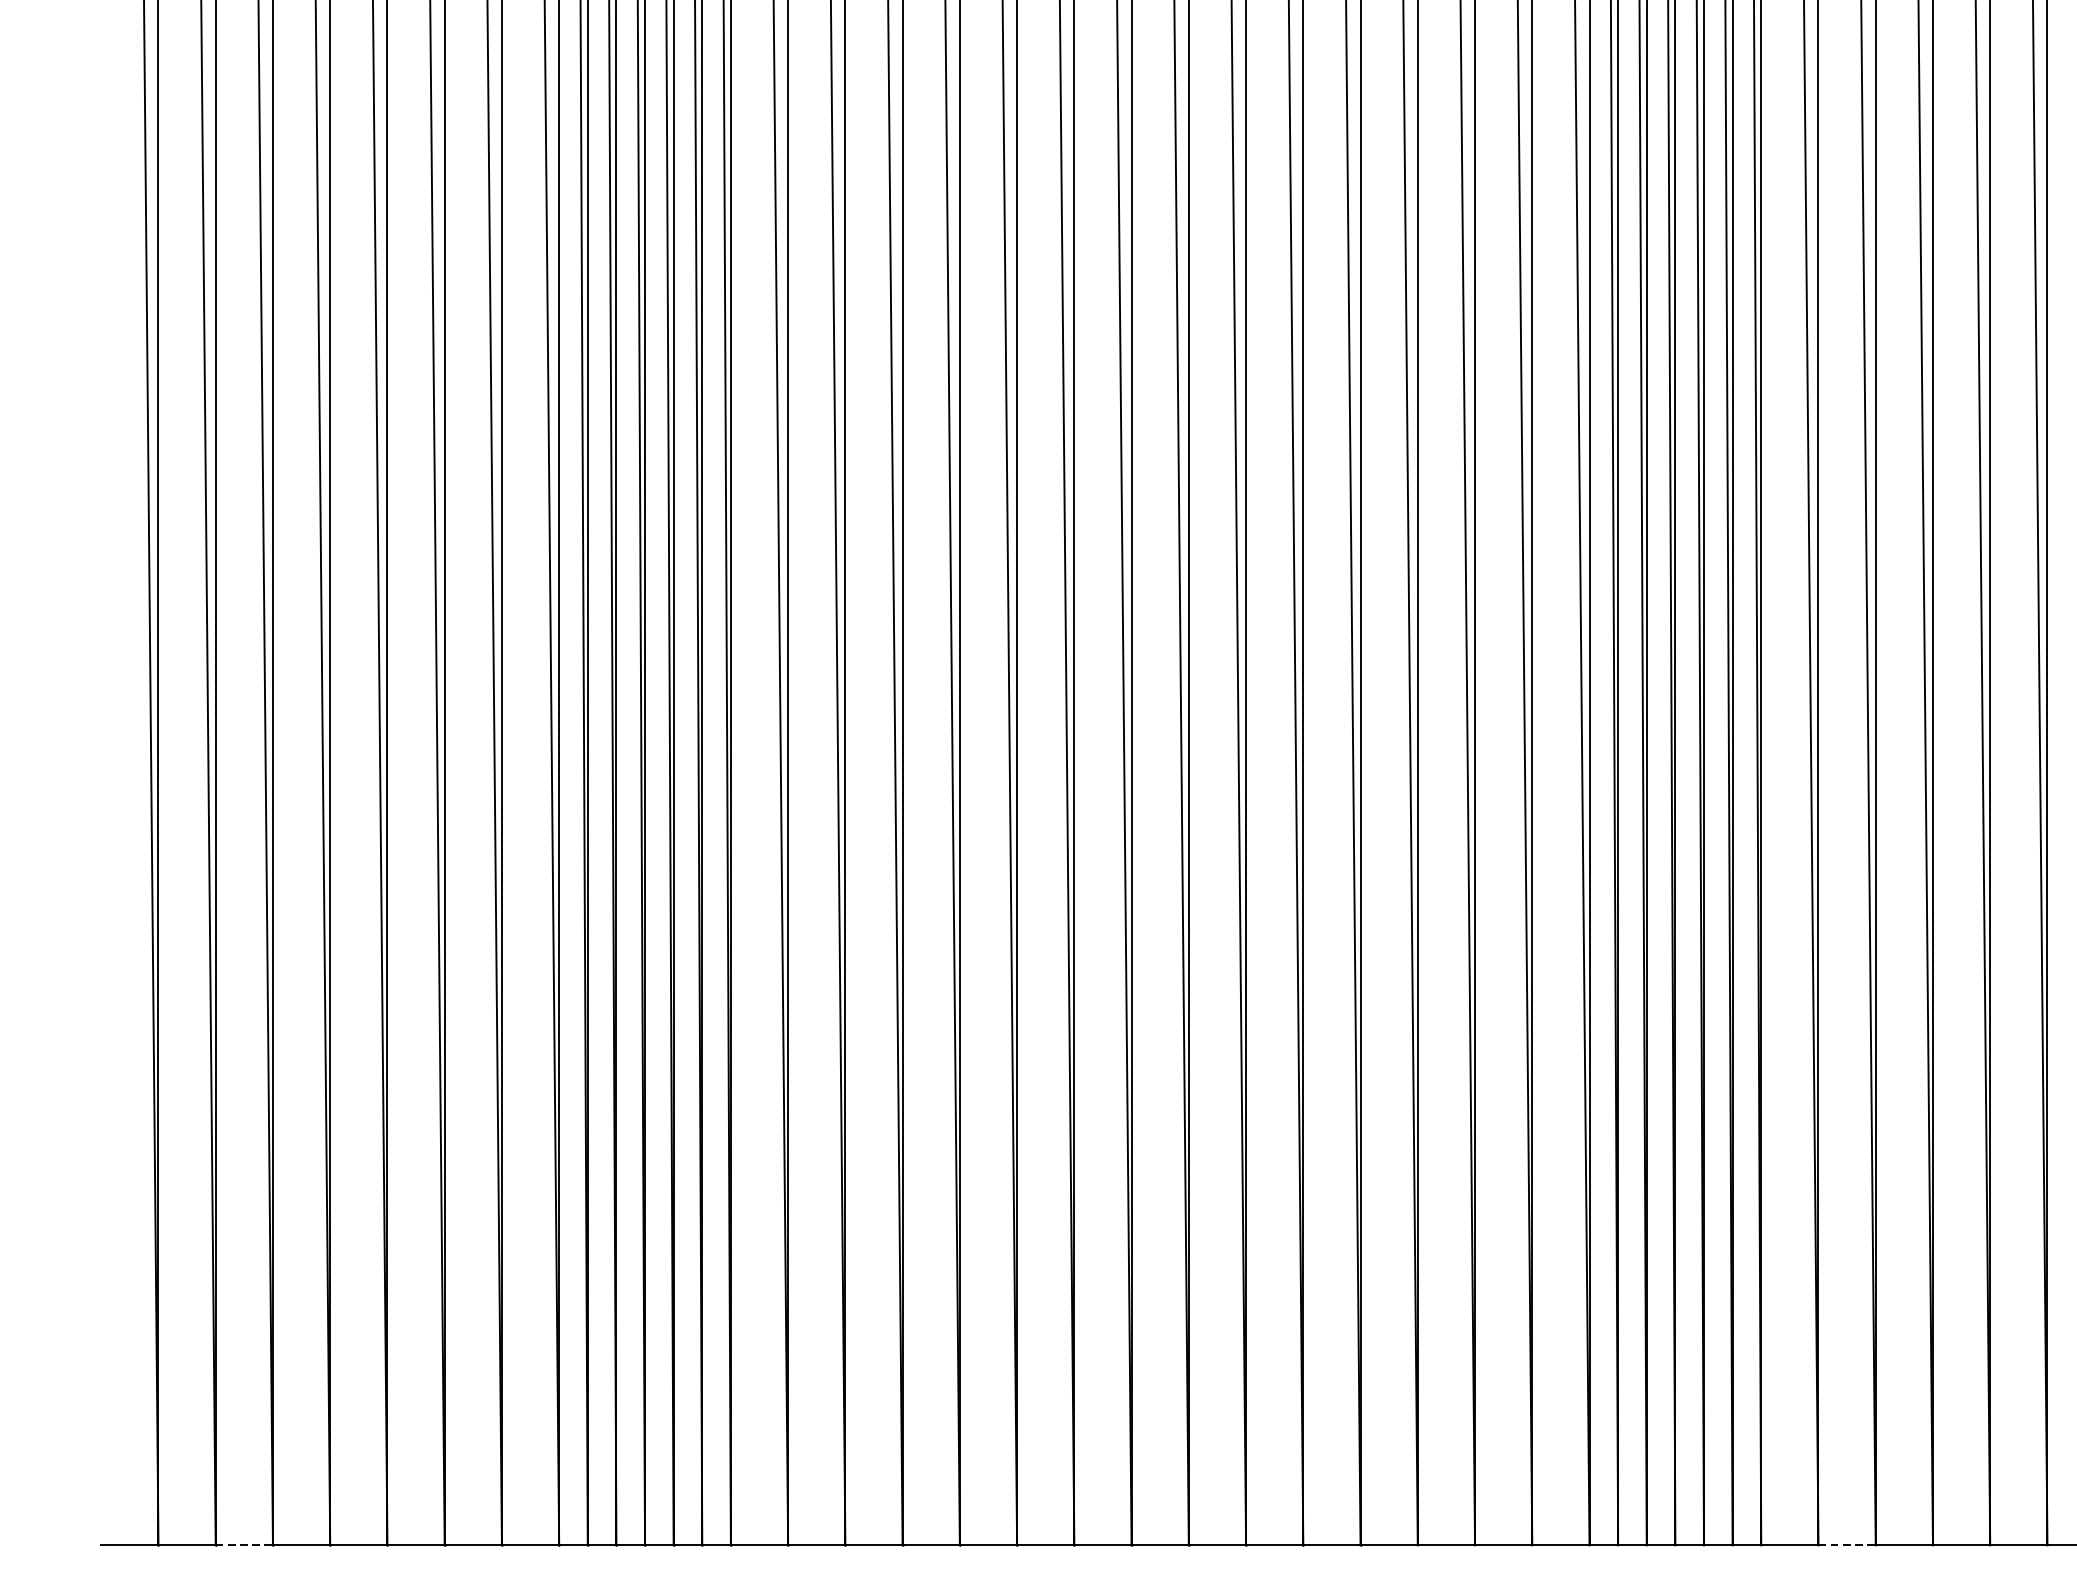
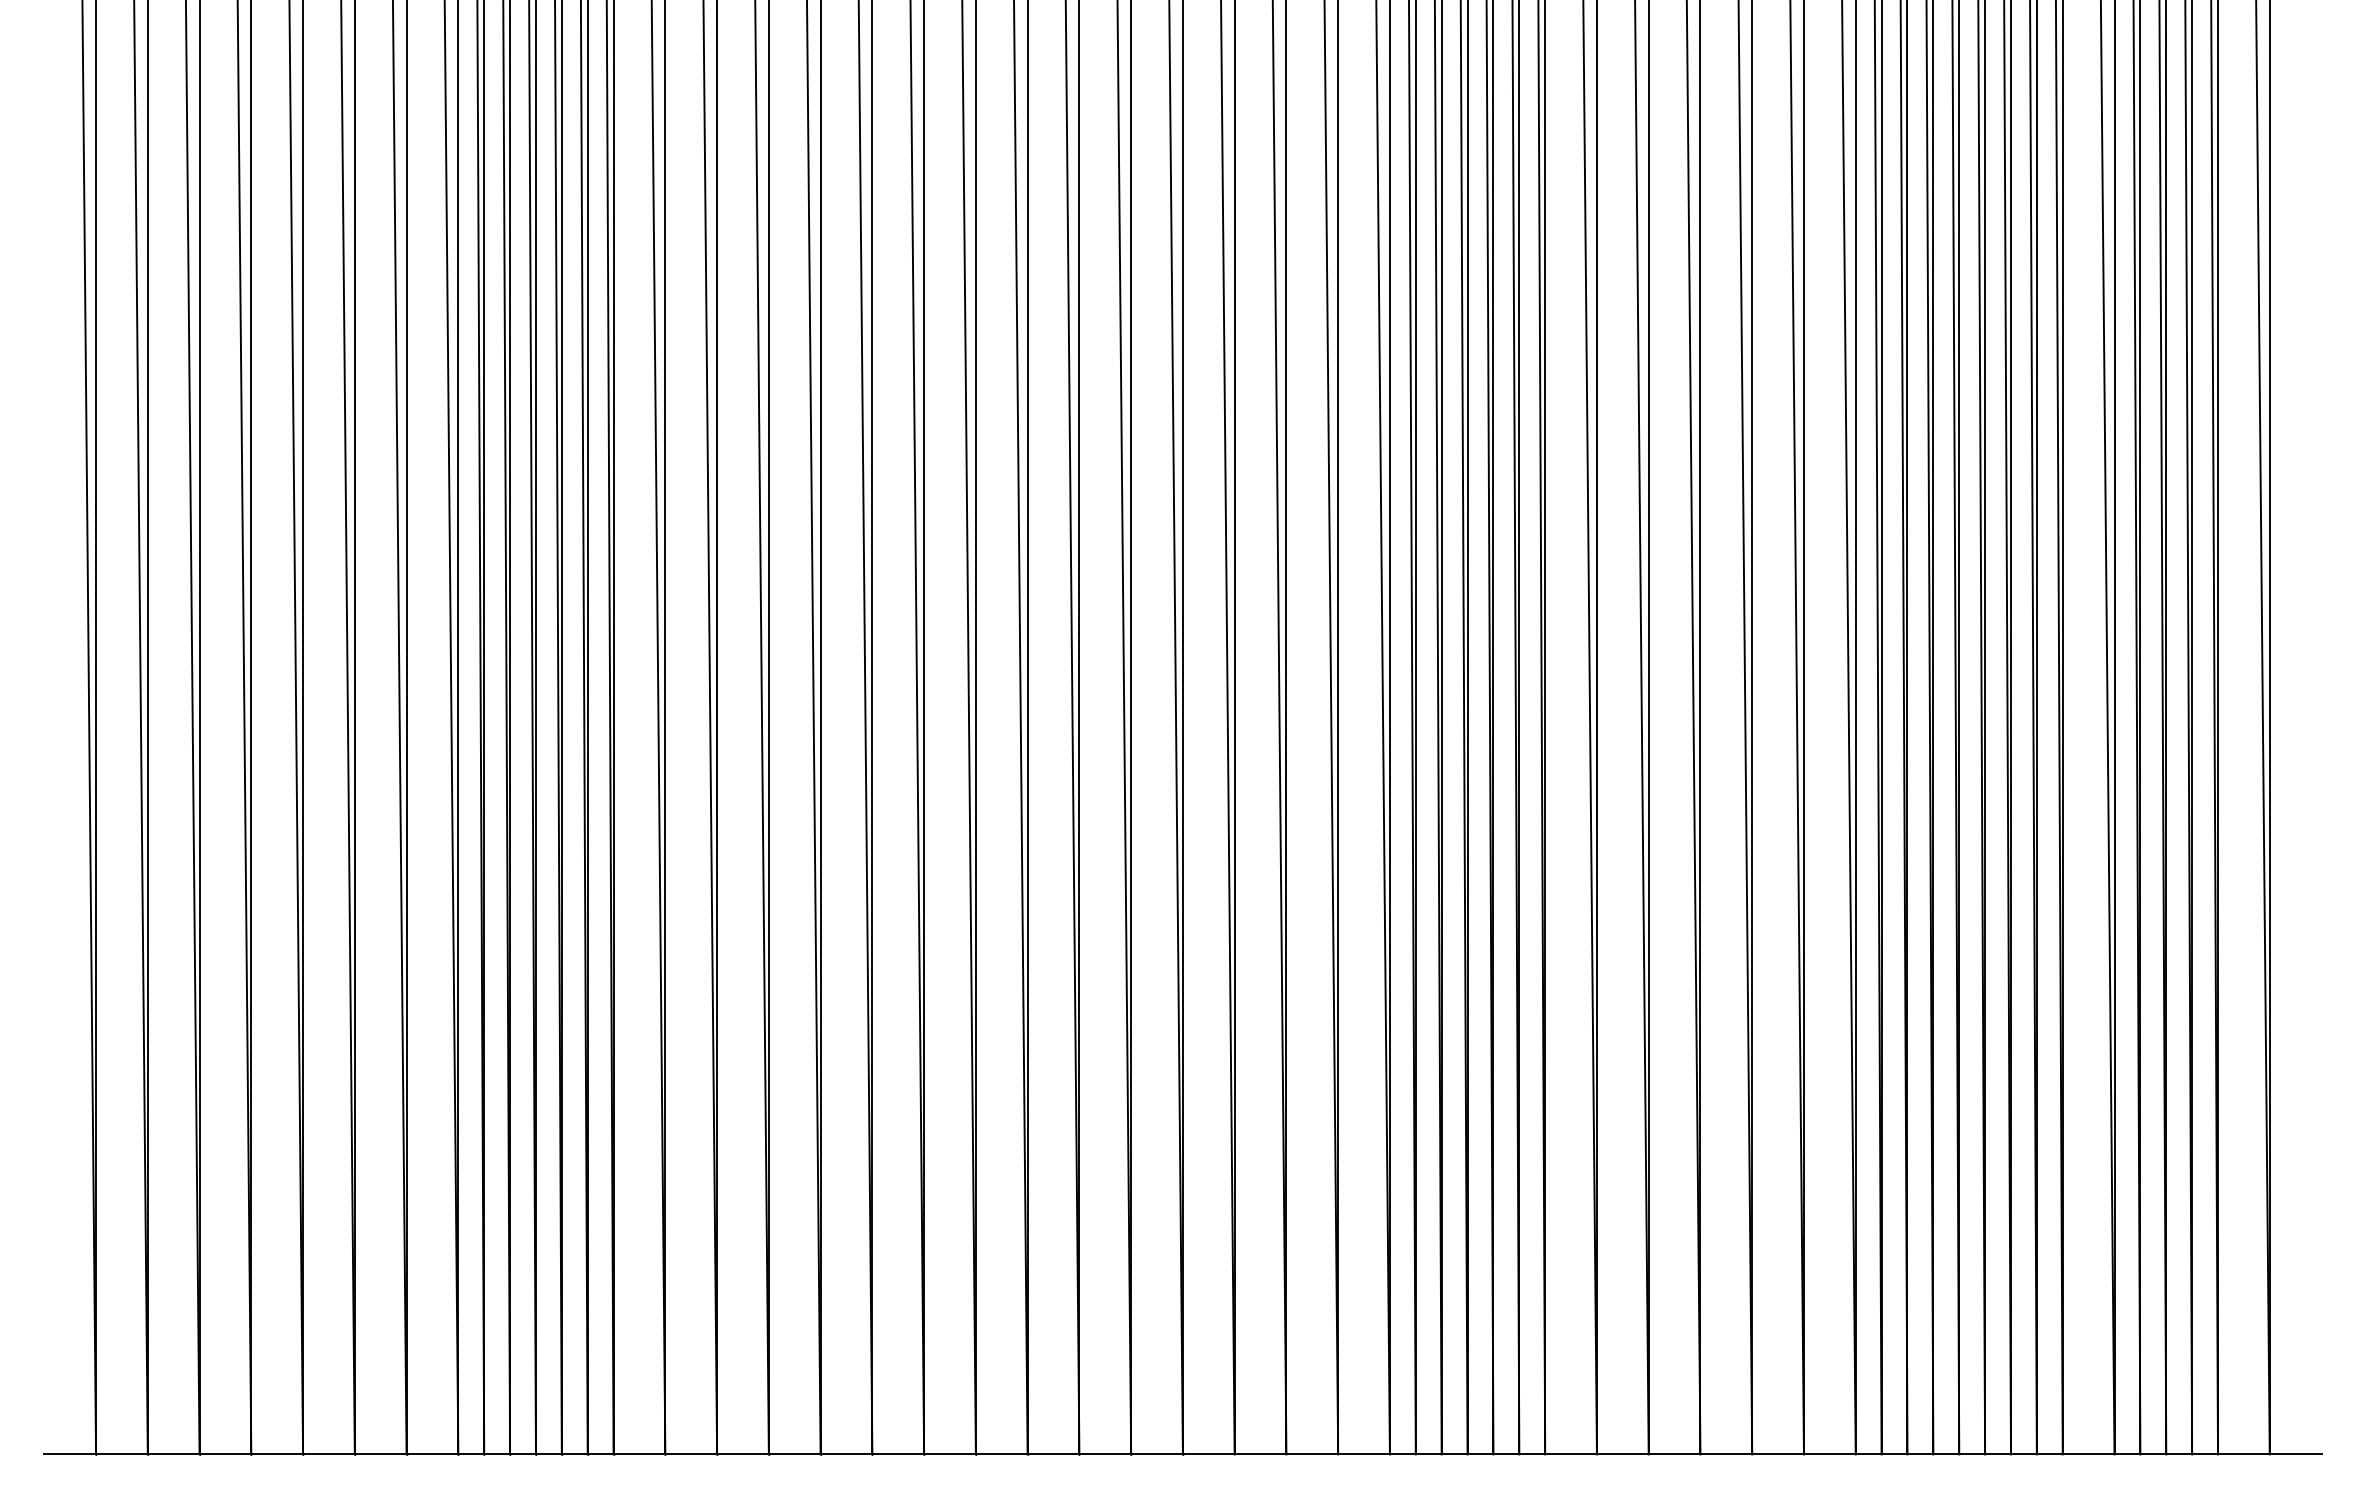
line: (244, 1545) -> (173, 1454), dashed -> solid
line: (1846, 1545) -> (1622, 1454), dashed -> solid

